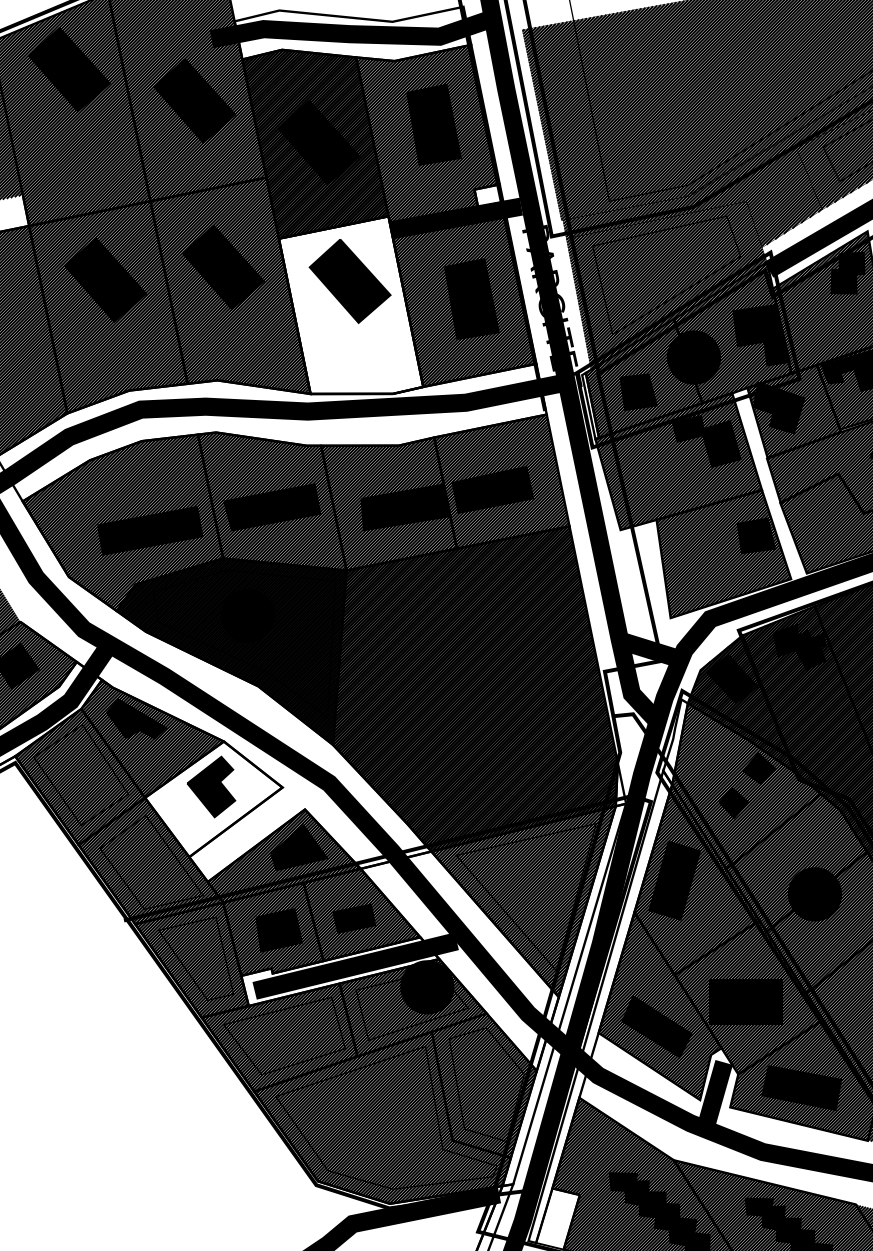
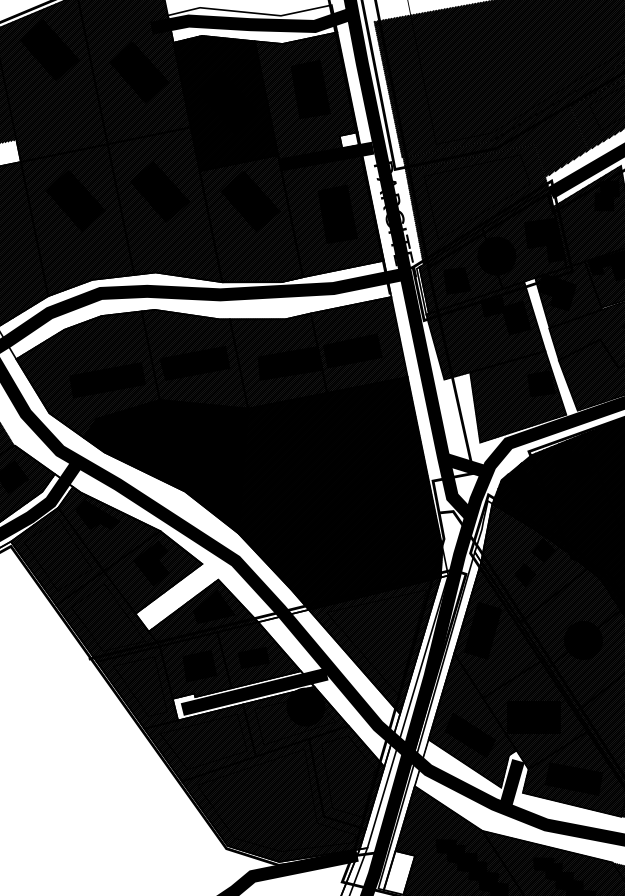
hatch: (351, 304) -> (251, 218), added
hatch: (213, 799) -> (152, 572), added

